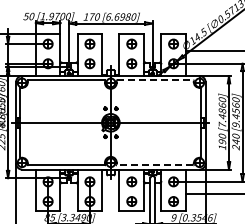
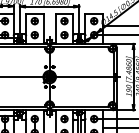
line: (155, 80) -> (81, 47), dashed -> solid
line: (154, 165) -> (80, 107), dashed -> solid

